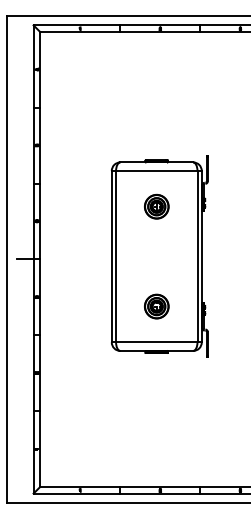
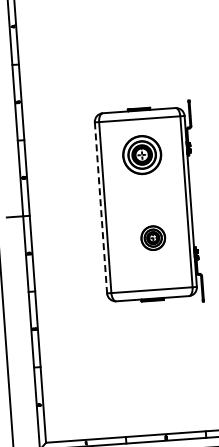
part: (156, 206) -> (142, 154), size x1.6
line: (111, 256) -> (100, 207), solid -> dashed
part: (156, 306) -> (152, 238), moved

